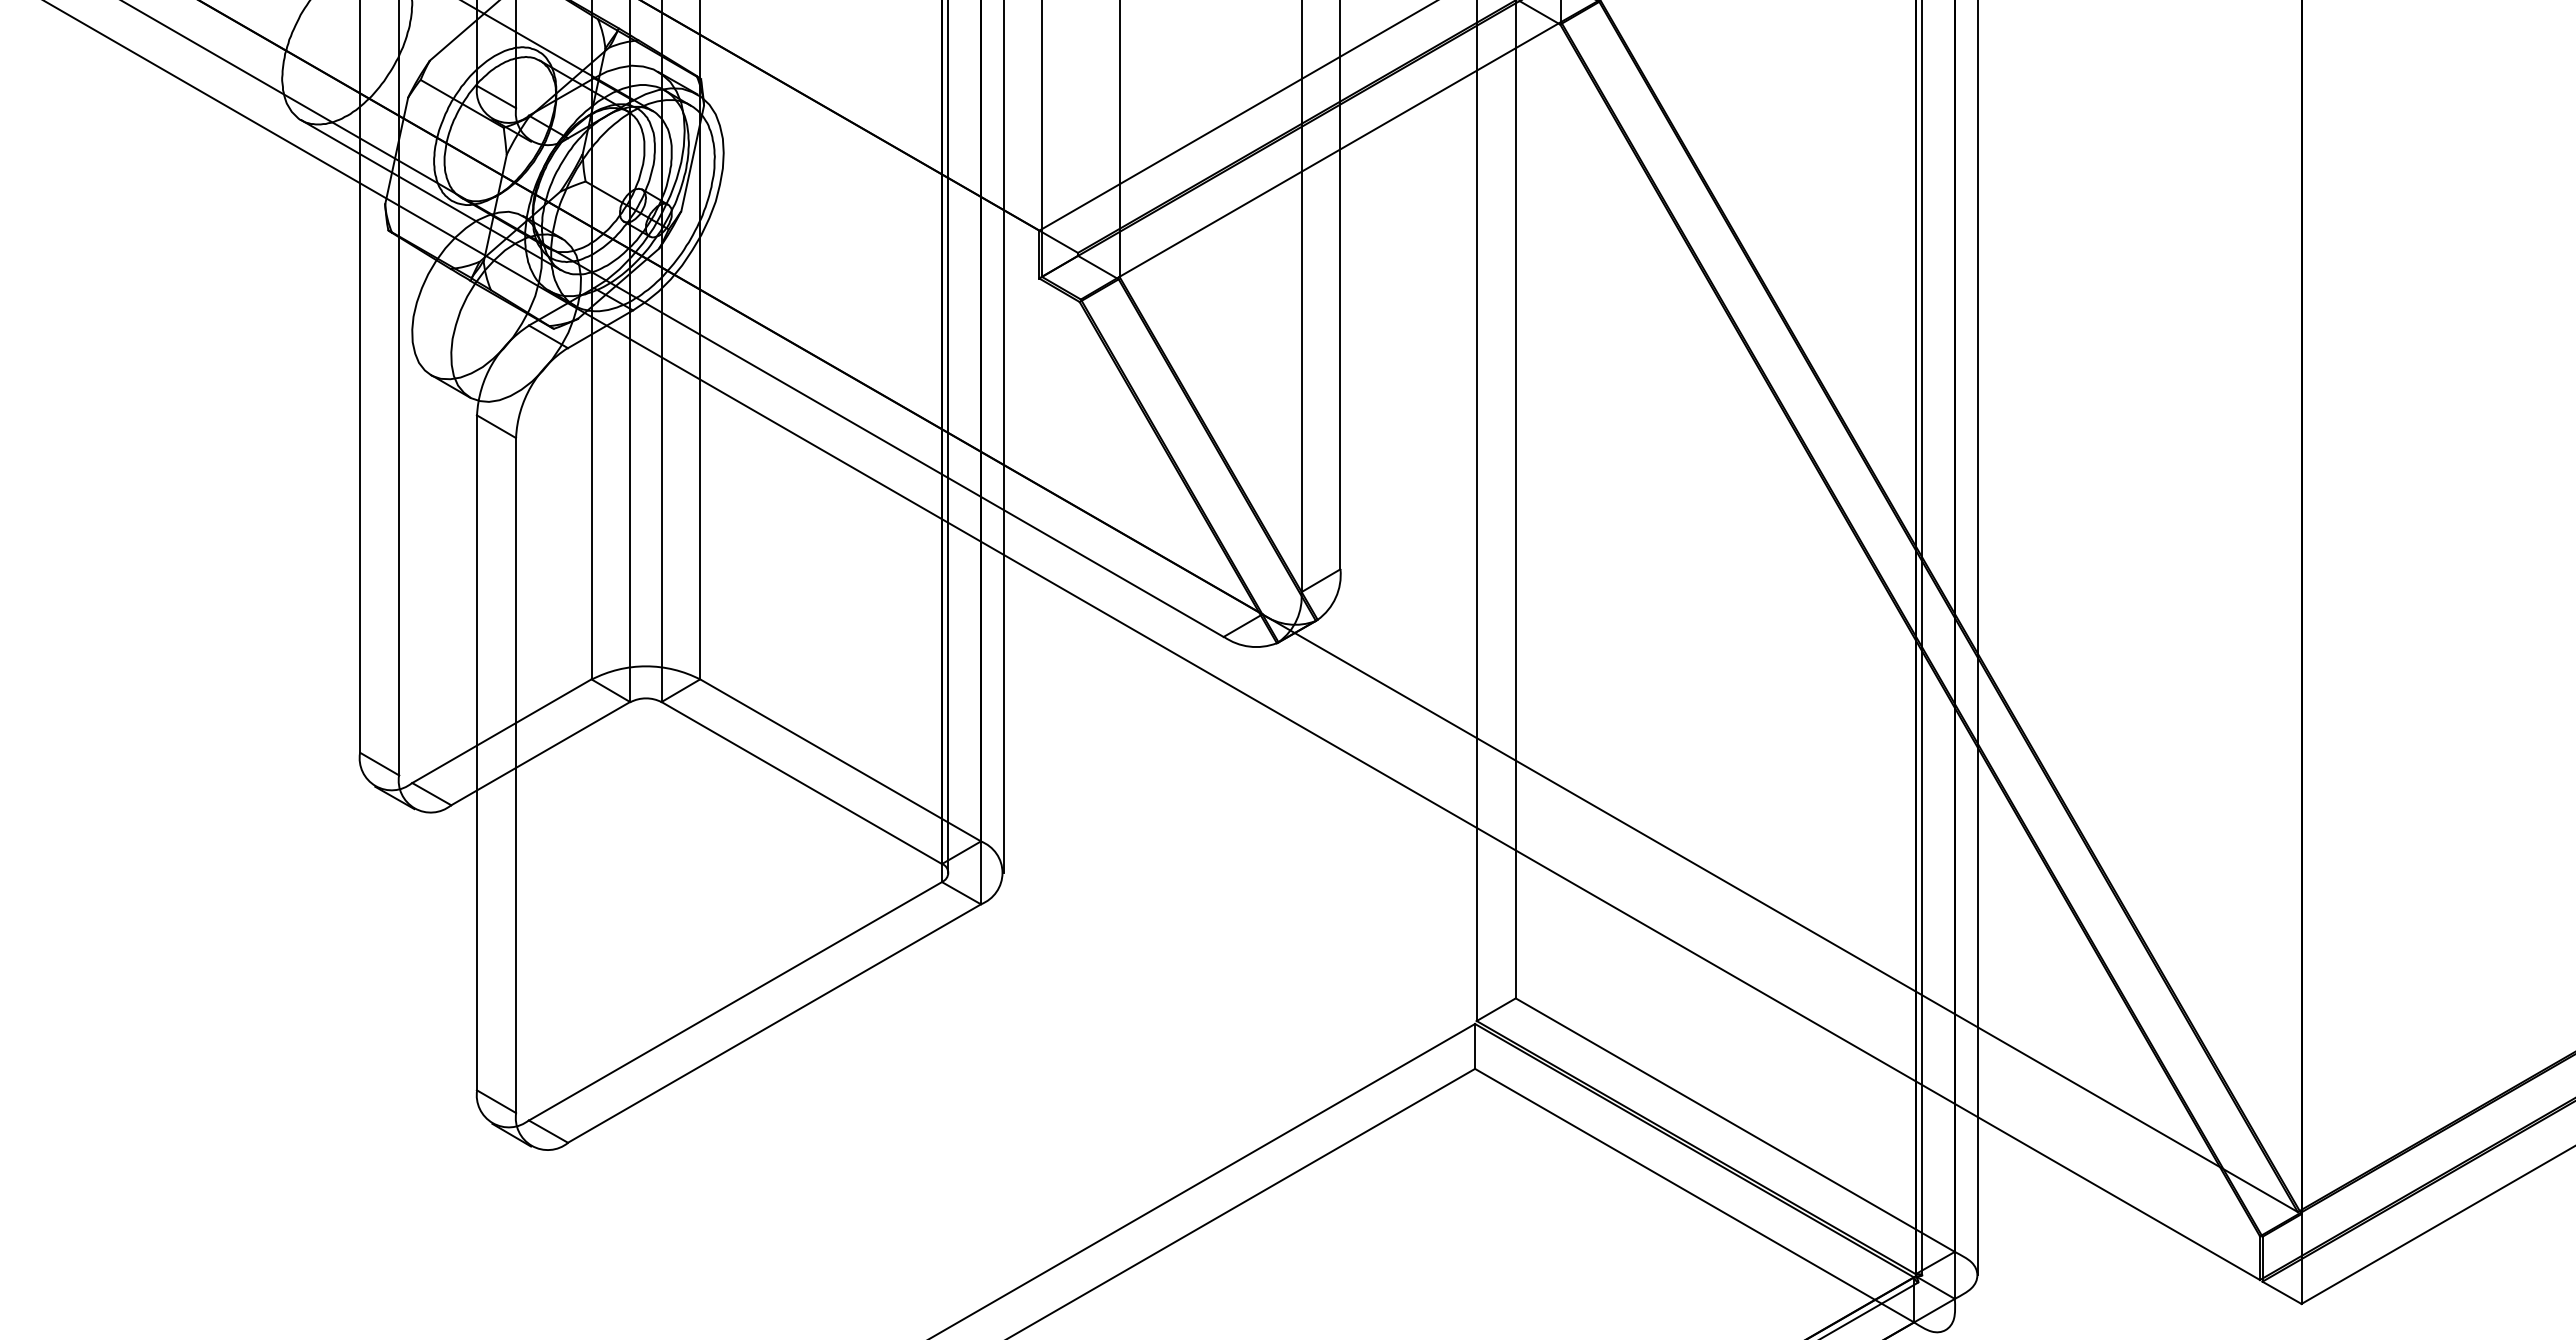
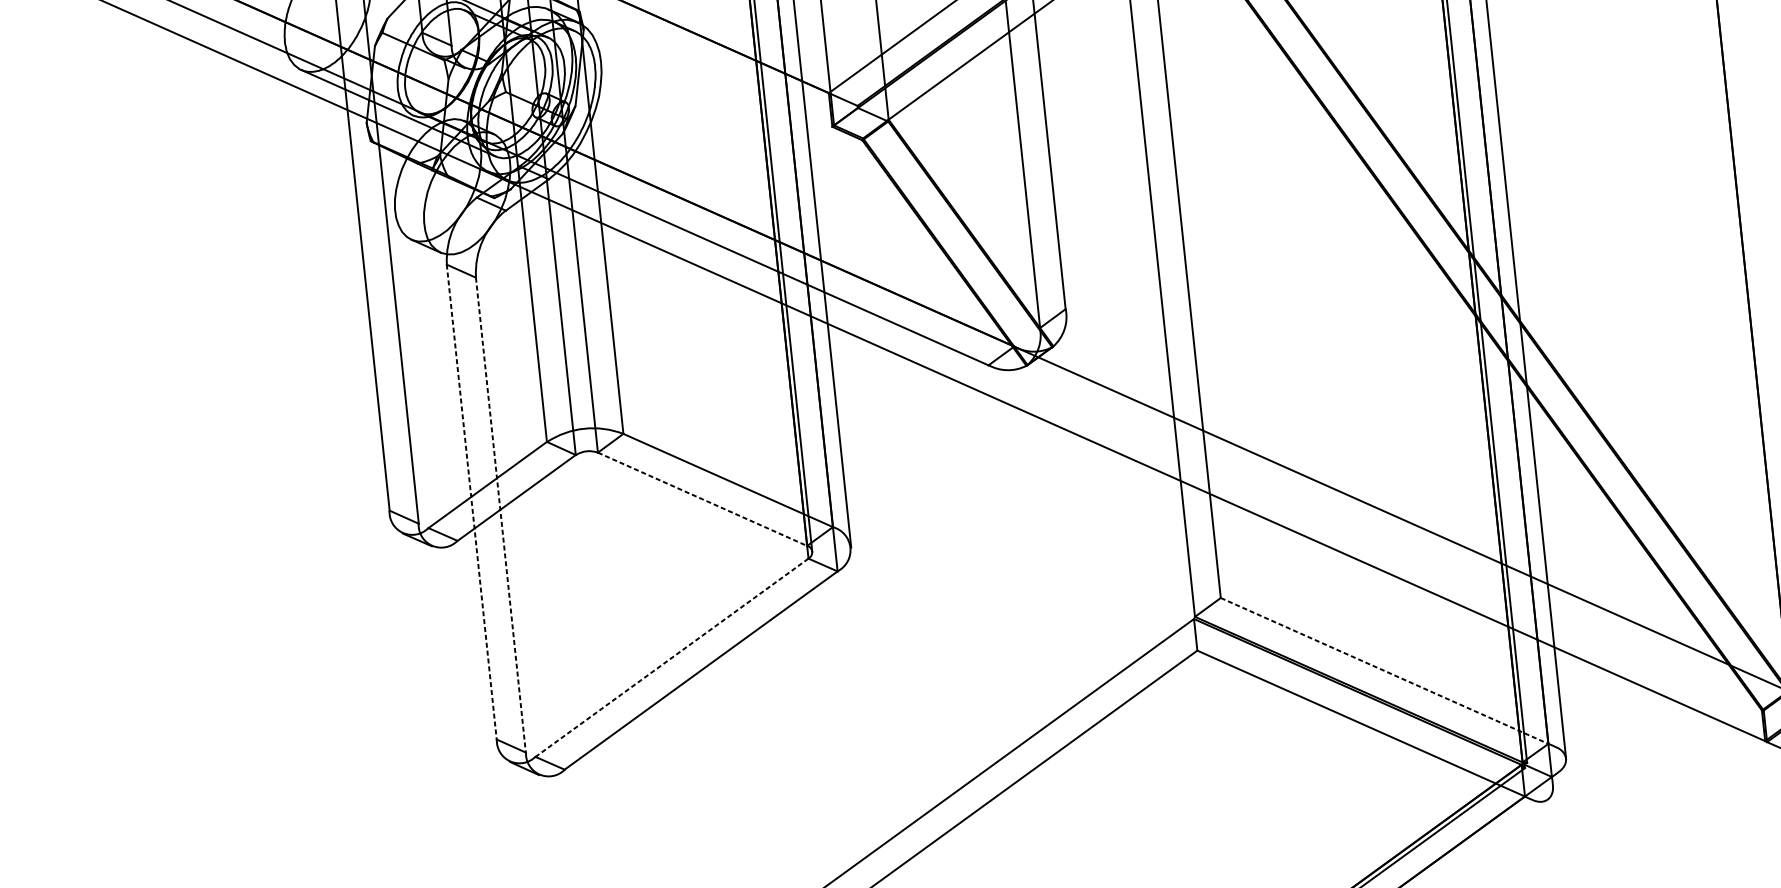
line: (476, 753) -> (471, 502), solid -> dashed
line: (515, 775) -> (500, 515), solid -> dashed
line: (801, 783) -> (702, 499), solid -> dashed
line: (735, 1001) -> (672, 657), solid -> dashed
line: (1735, 1125) -> (1384, 671), solid -> dashed

